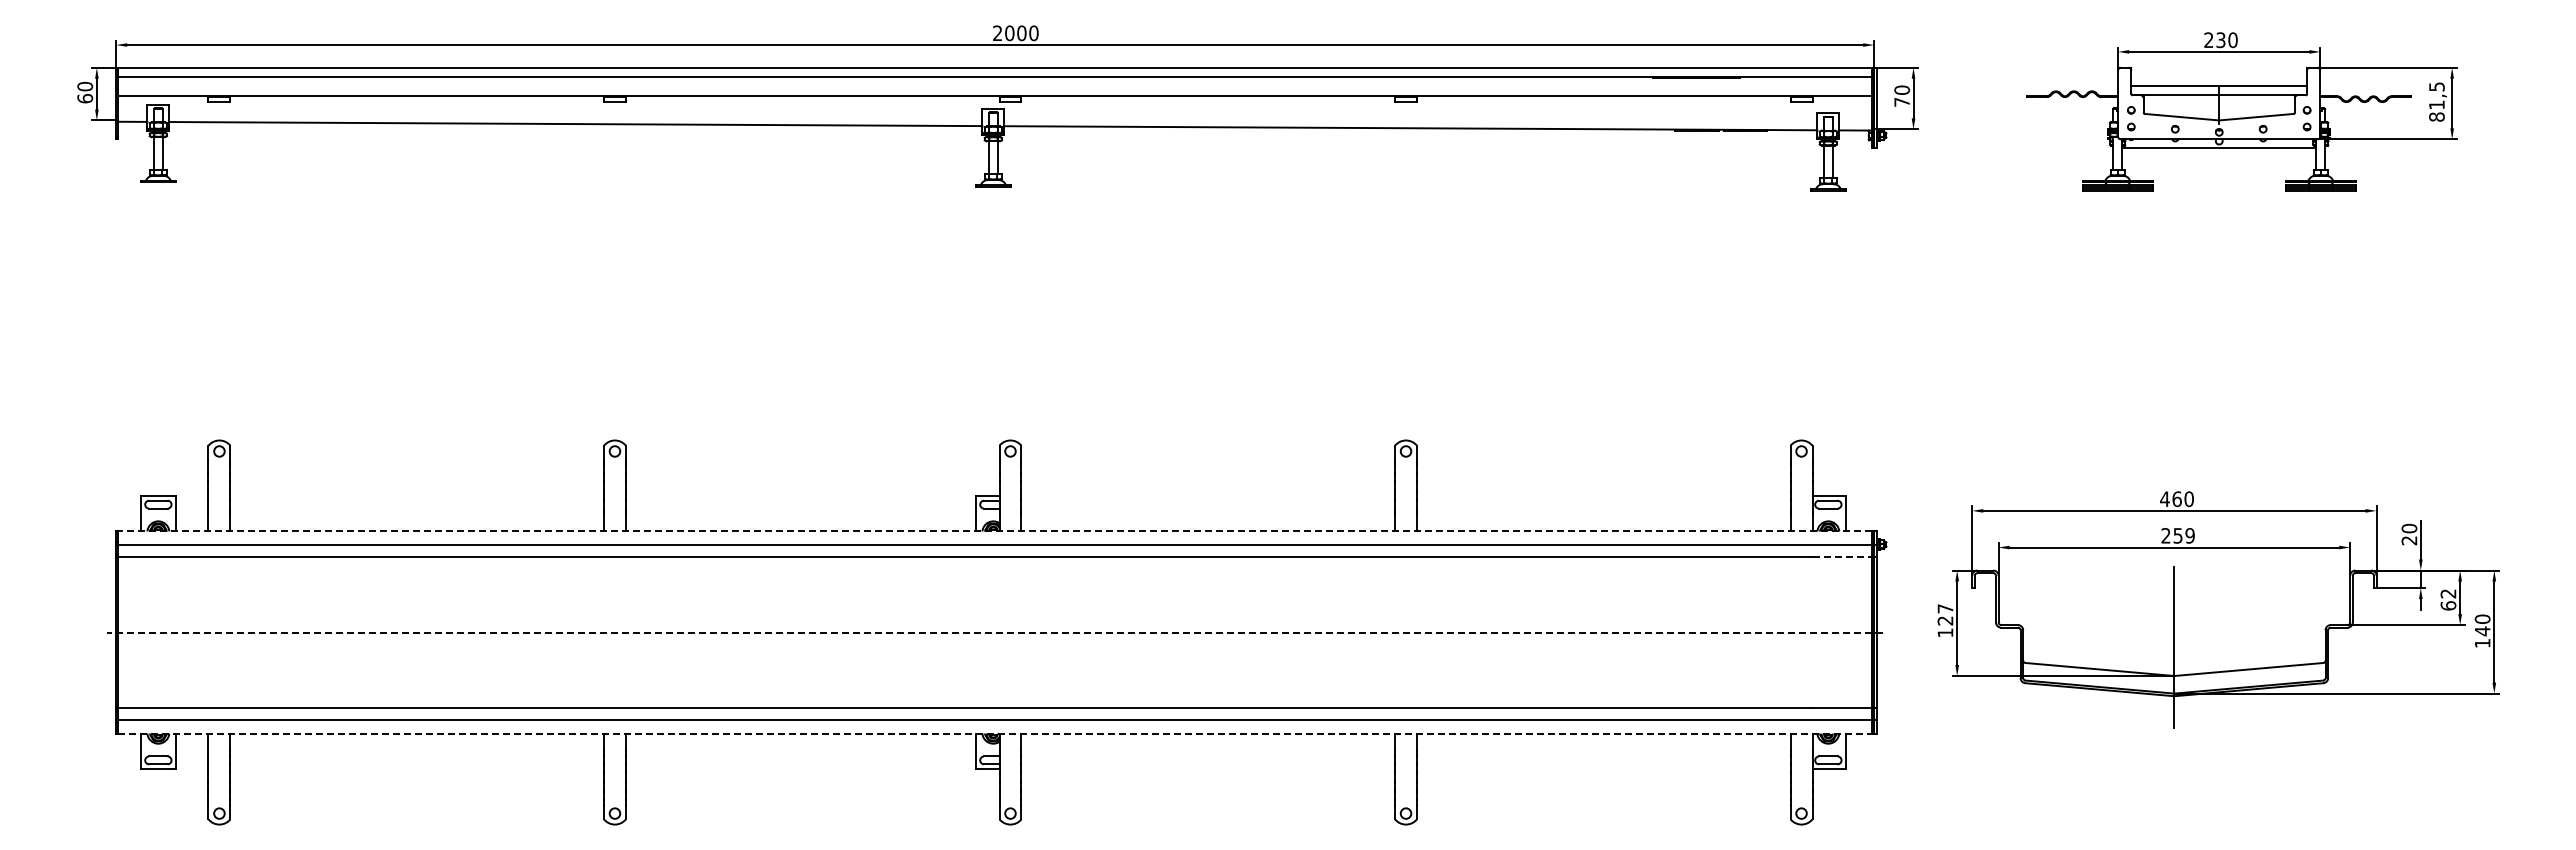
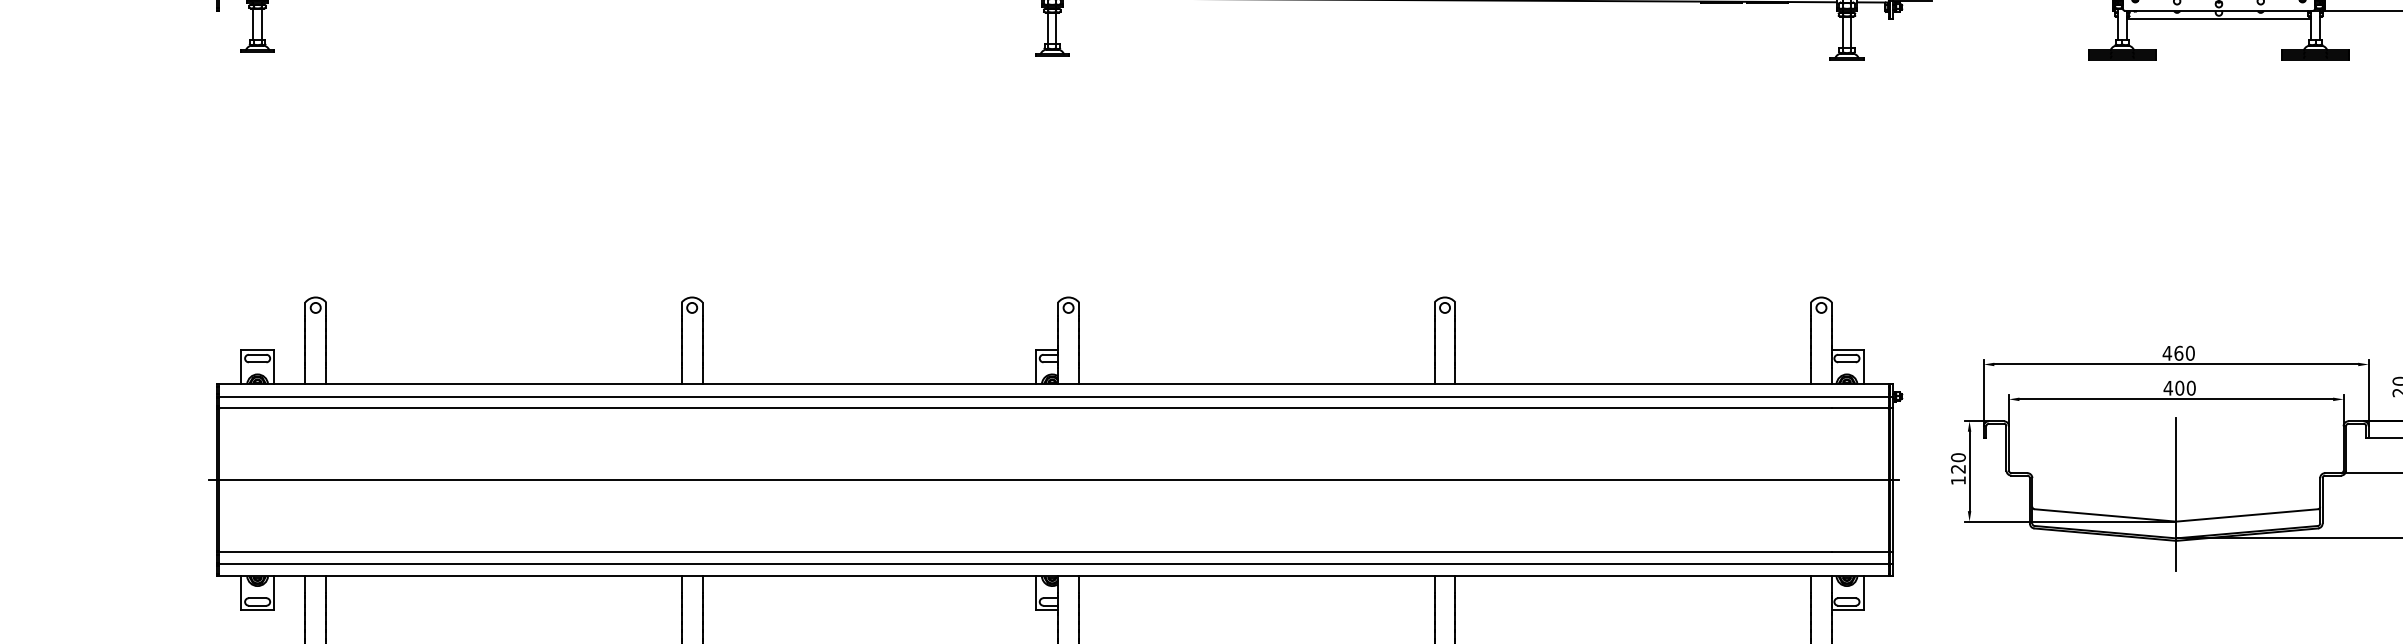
line: (994, 531) -> (1053, 384), dashed -> solid
text: (2177, 535) -> (2179, 387), 259 -> 400
line: (1842, 556) -> (1860, 407), dashed -> solid
text: (1945, 608) -> (1958, 457), 127 -> 120
line: (994, 632) -> (1053, 480), dashed -> solid
line: (995, 733) -> (1054, 576), dashed -> solid

